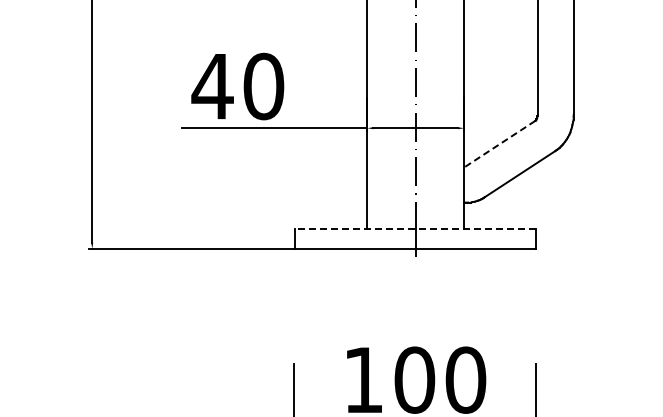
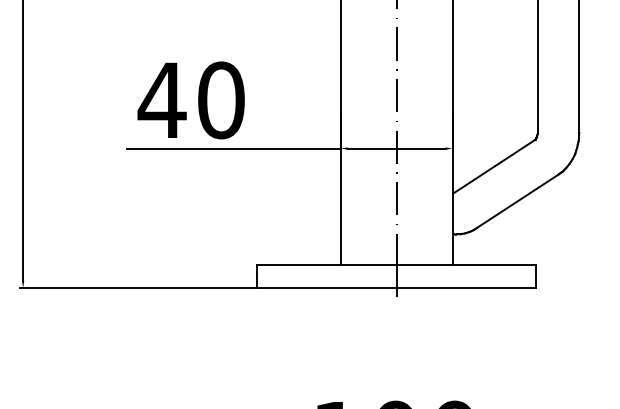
line: (500, 143) -> (494, 166), dashed -> solid
line: (415, 229) -> (396, 265), dashed -> solid

